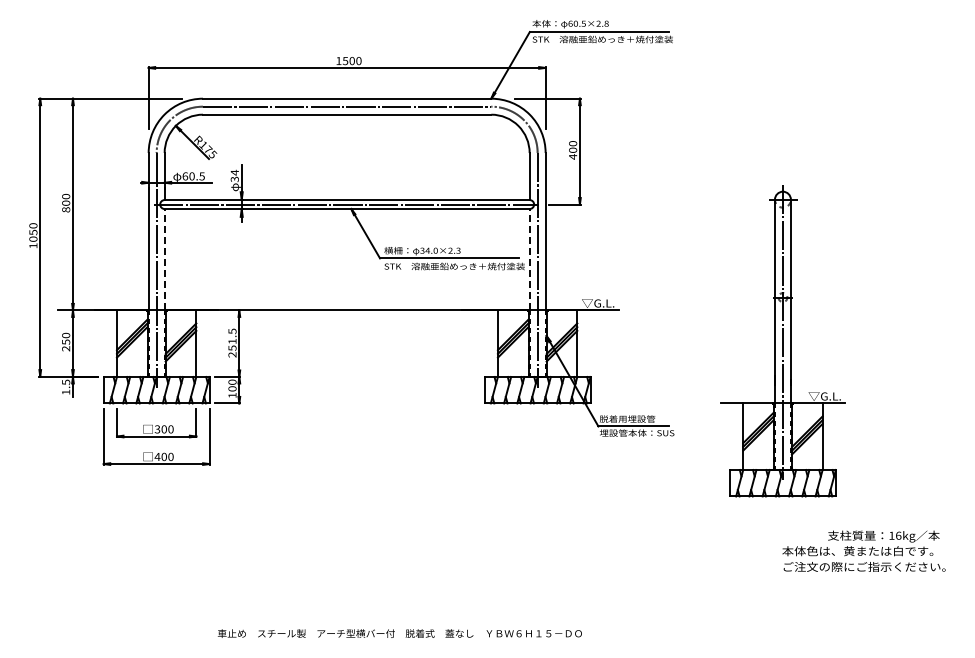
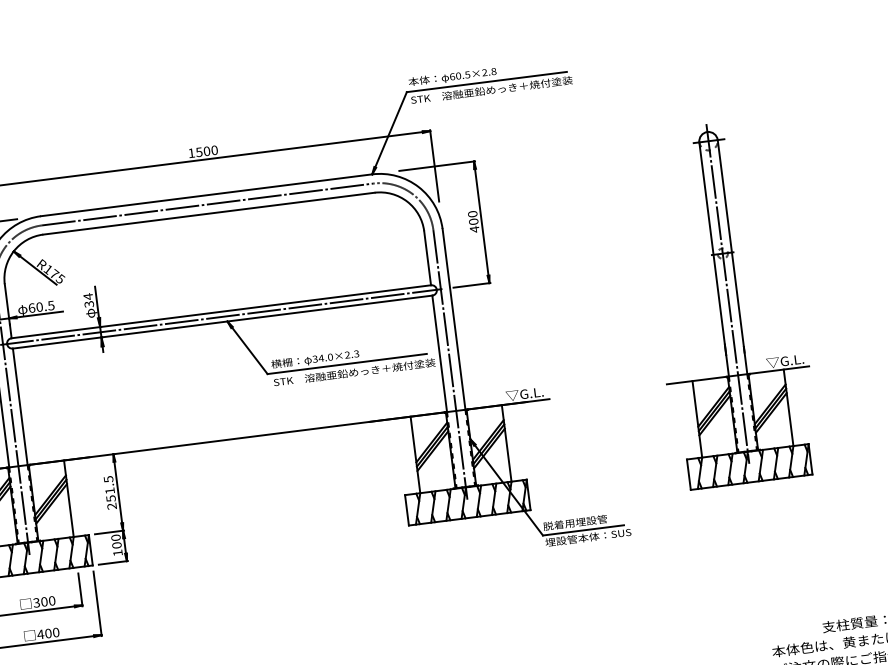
line: (164, 259) -> (20, 406), dashed -> solid
line: (529, 259) -> (439, 353), dashed -> solid
part: (782, 341) -> (728, 304), moved

